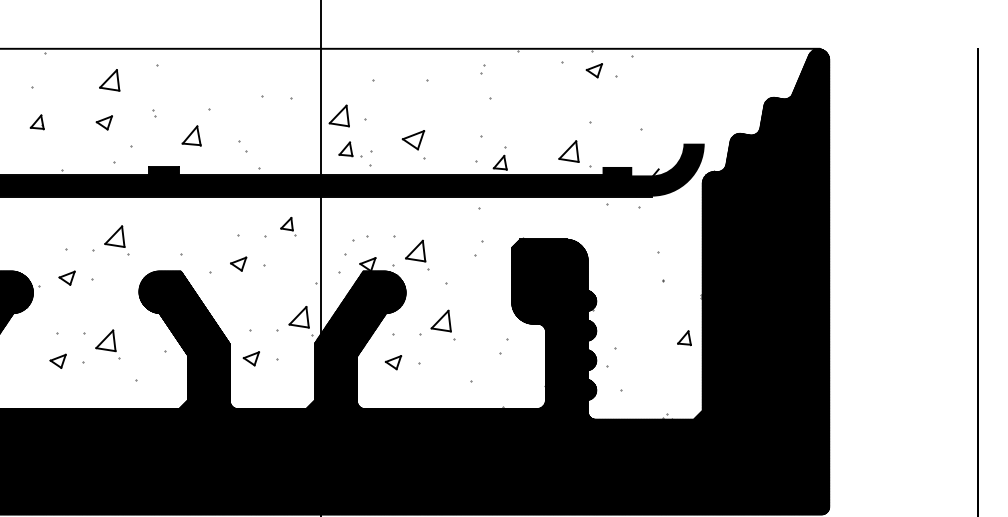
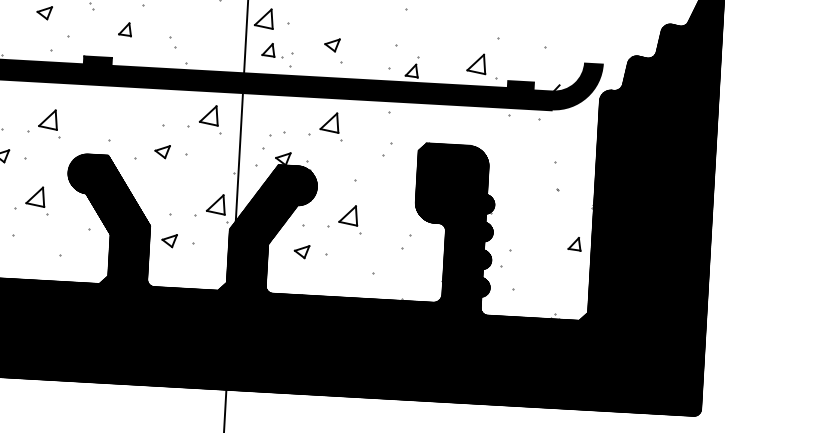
part: (191, 135) -> (125, 29), size x0.71
part: (413, 139) -> (332, 44), size x0.71
part: (287, 226) -> (210, 119), size x1.67
part: (417, 254) -> (331, 126), moved
part: (107, 344) -> (37, 200), moved

